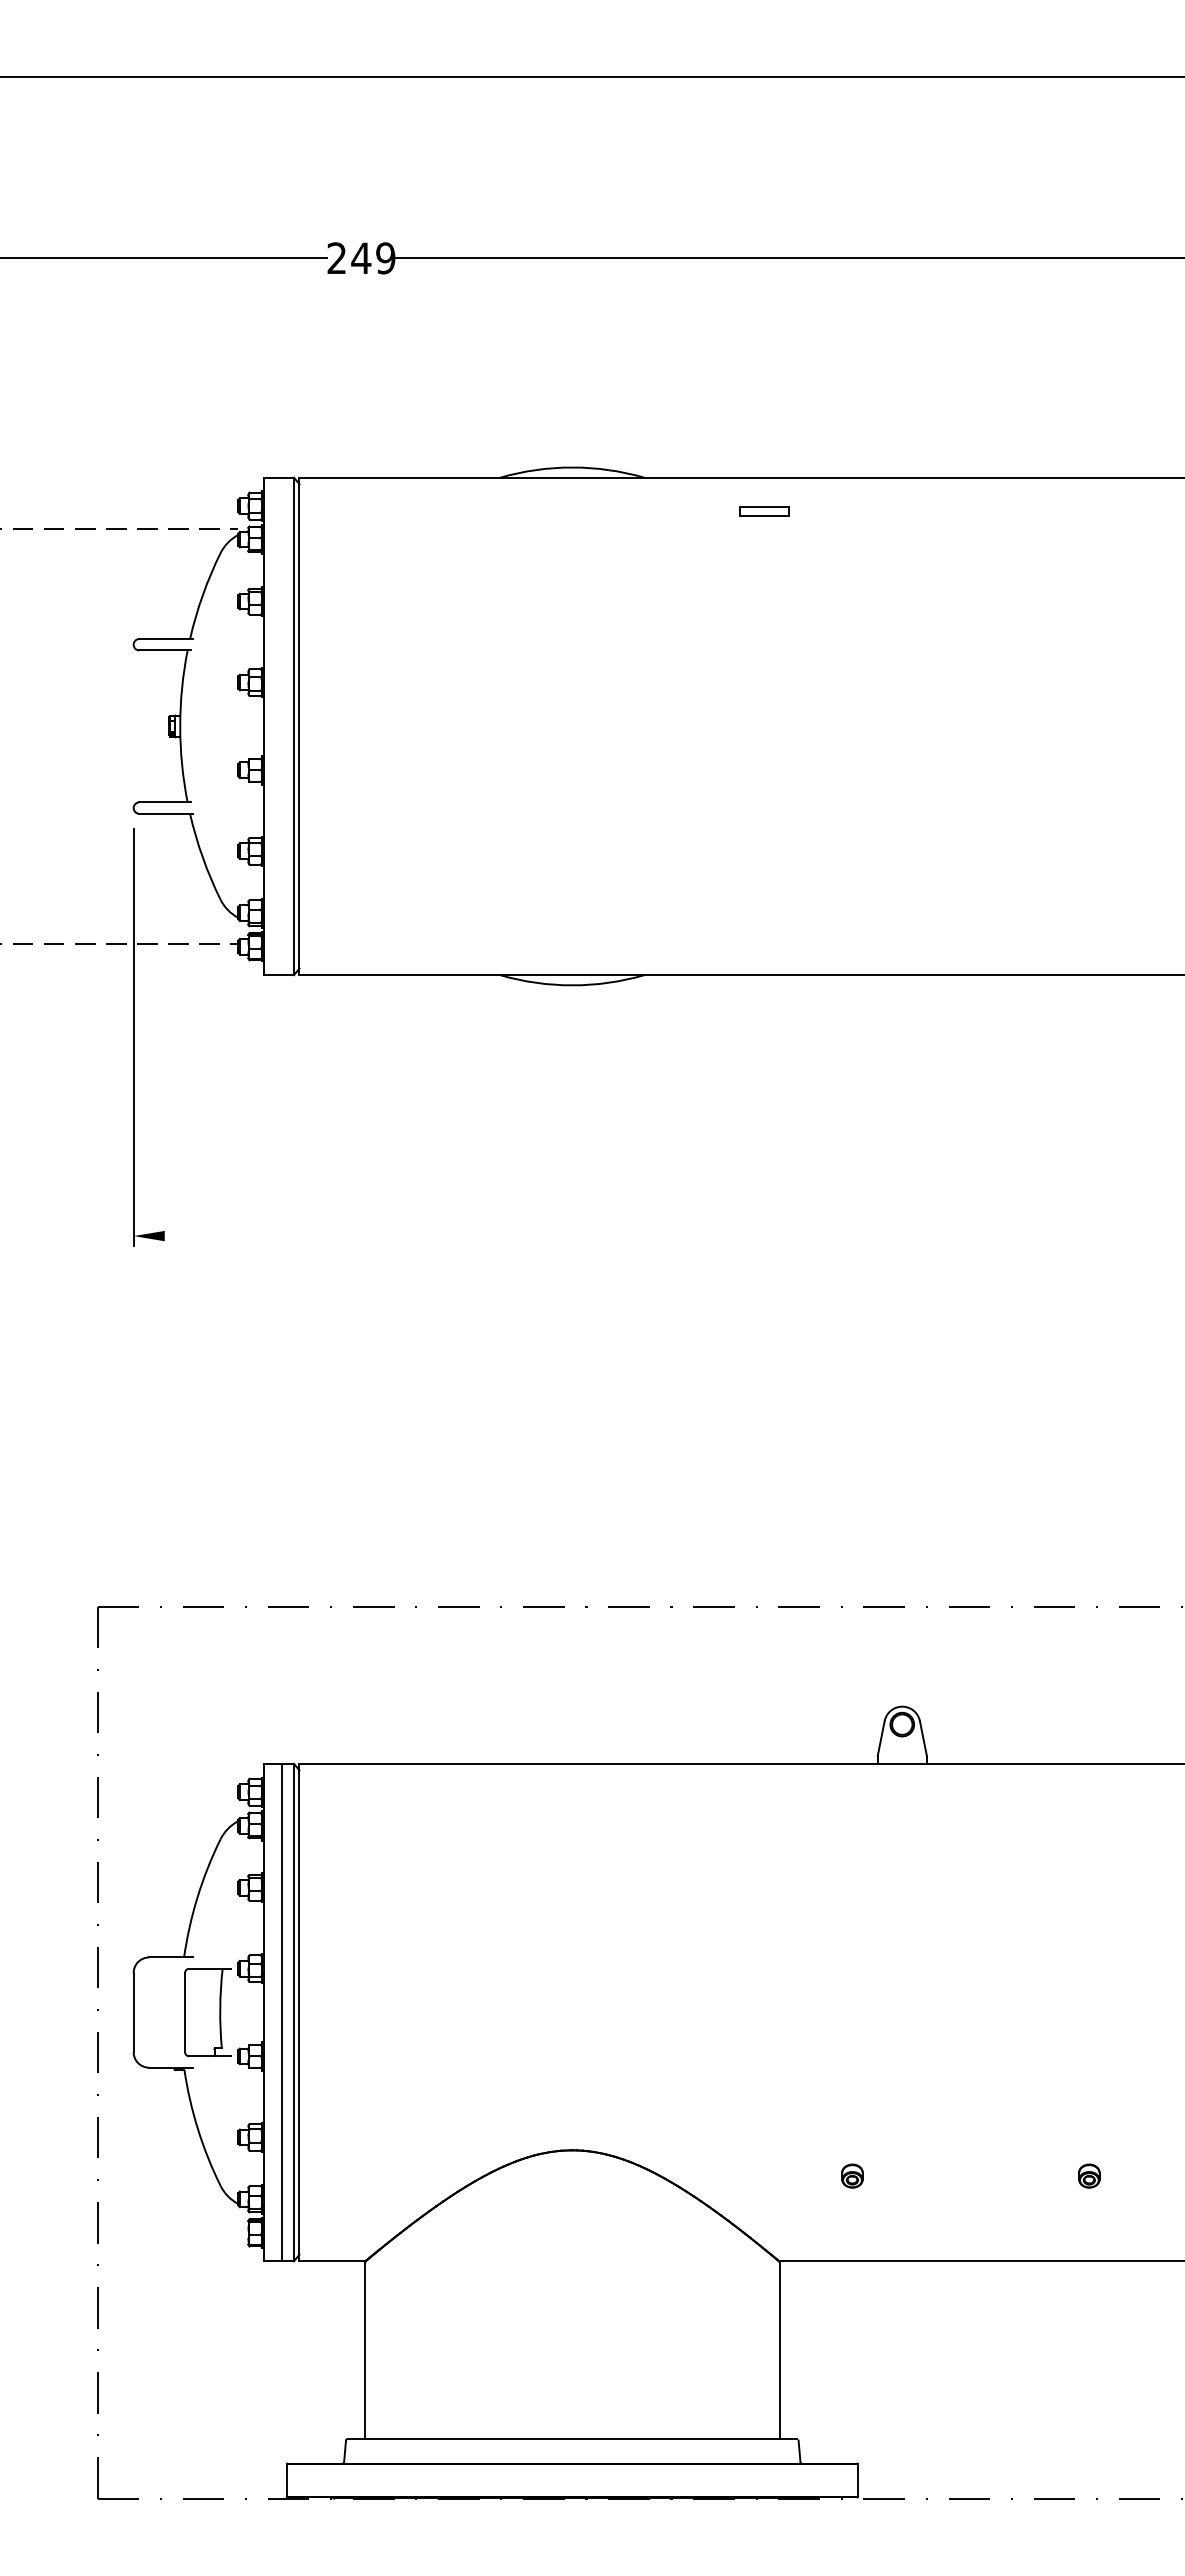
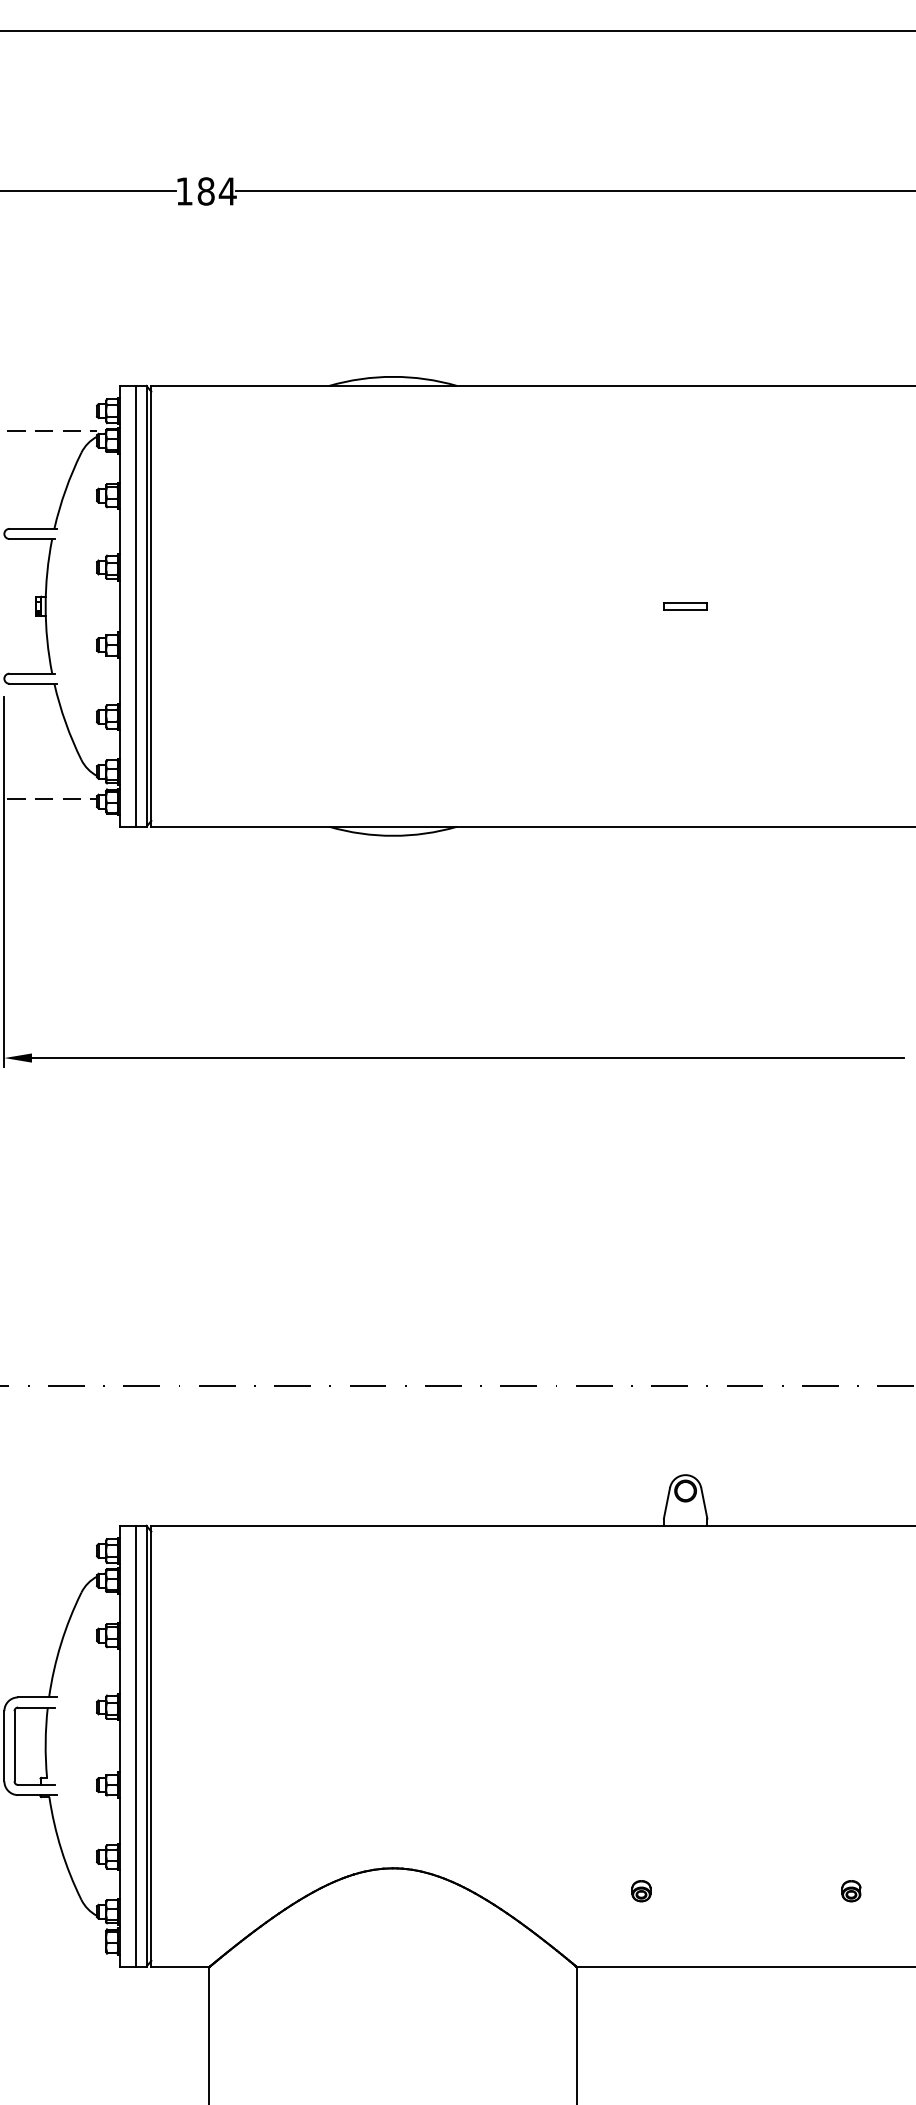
text: (361, 258) -> (206, 191), 249 -> 184
part: (764, 511) -> (685, 606), moved
line: (282, 726) -> (136, 606), added
line: (656, 1236) -> (467, 1058), added
part: (207, 2012) -> (34, 1746), moved

